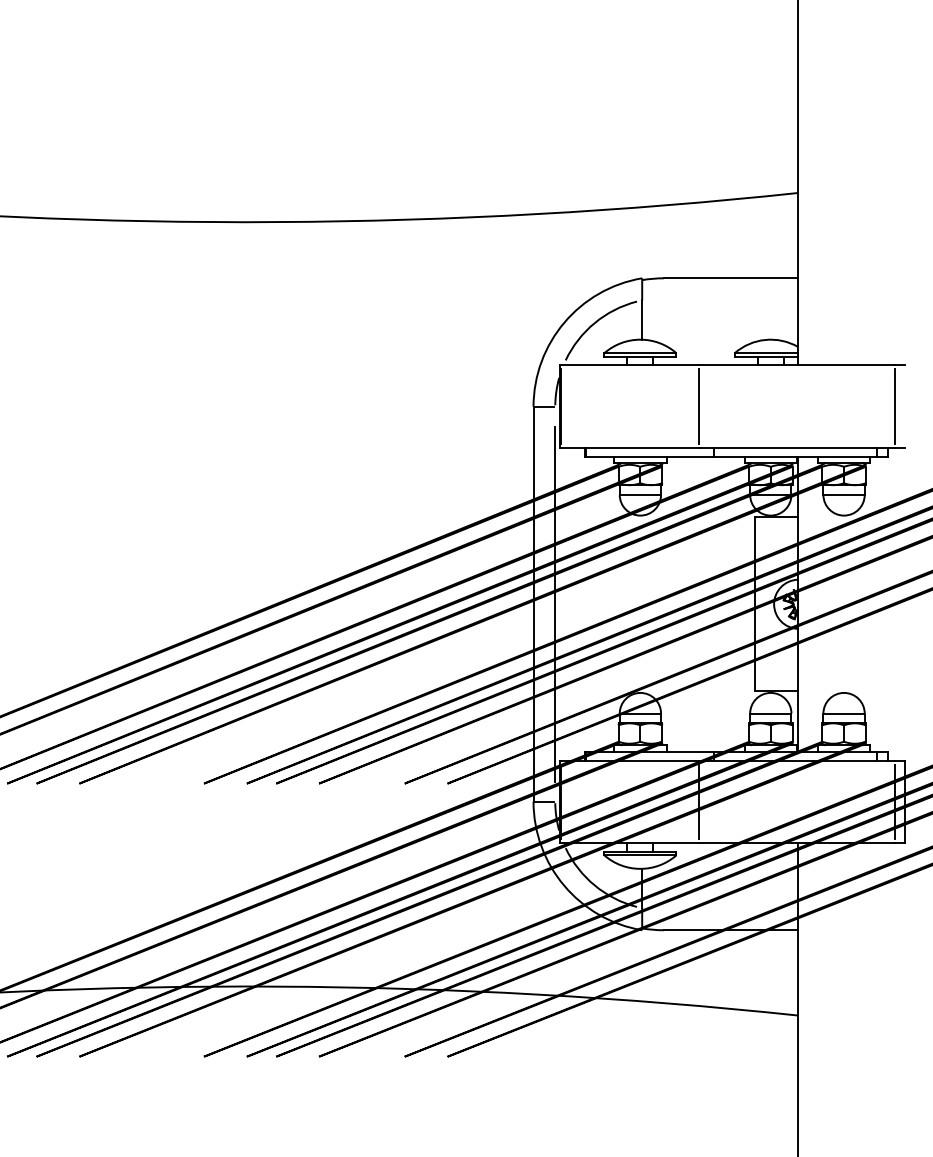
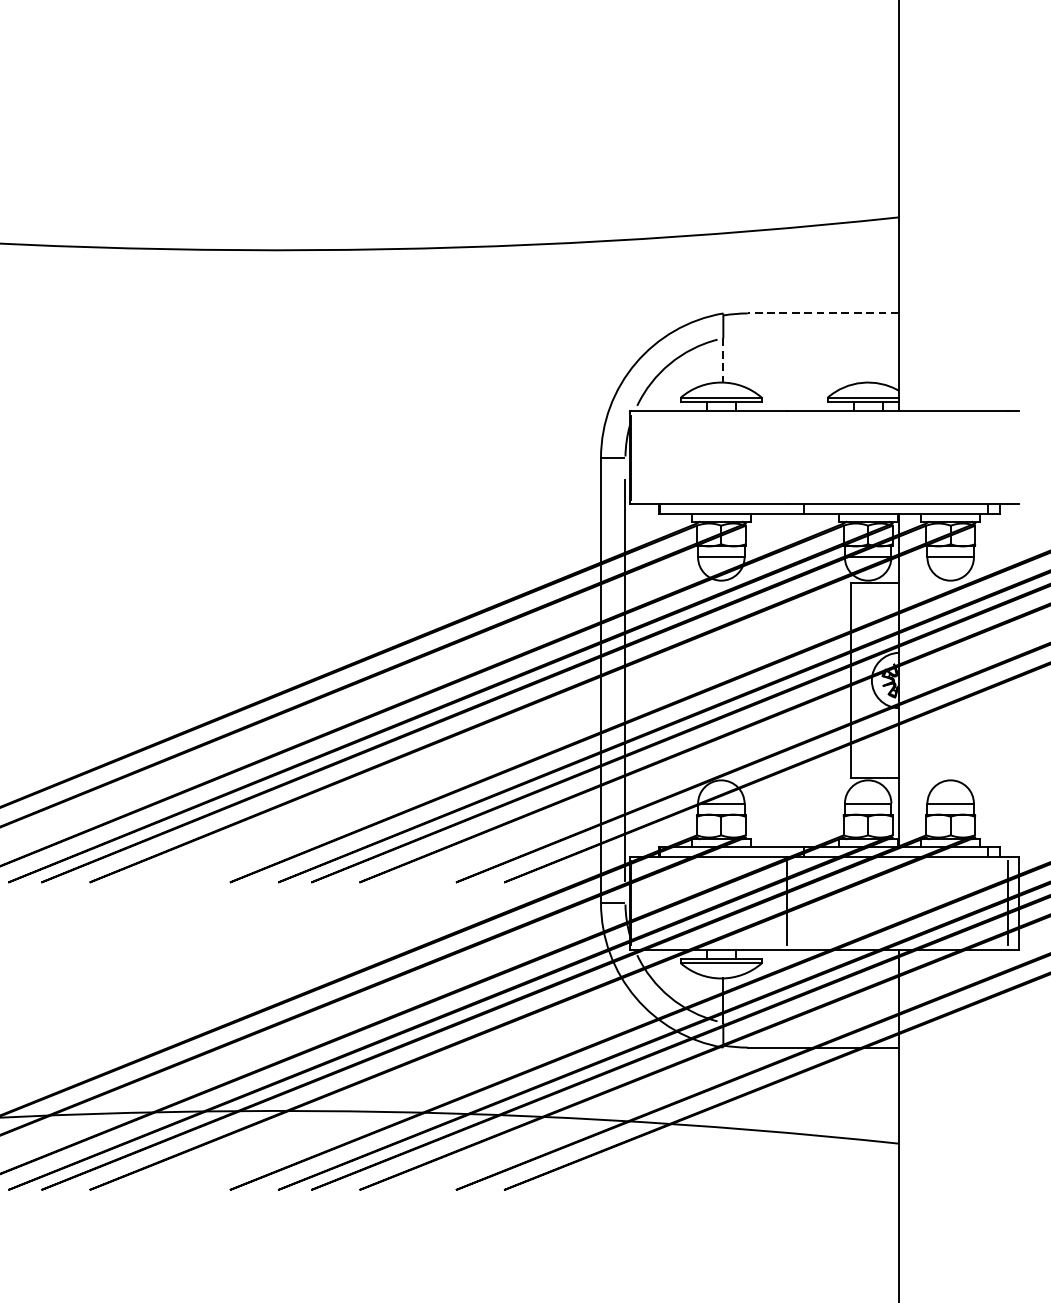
line: (730, 278) -> (822, 313), solid -> dashed
line: (642, 320) -> (723, 360), solid -> dashed
line: (698, 406) -> (786, 457), removed
line: (895, 406) -> (1008, 457), removed

